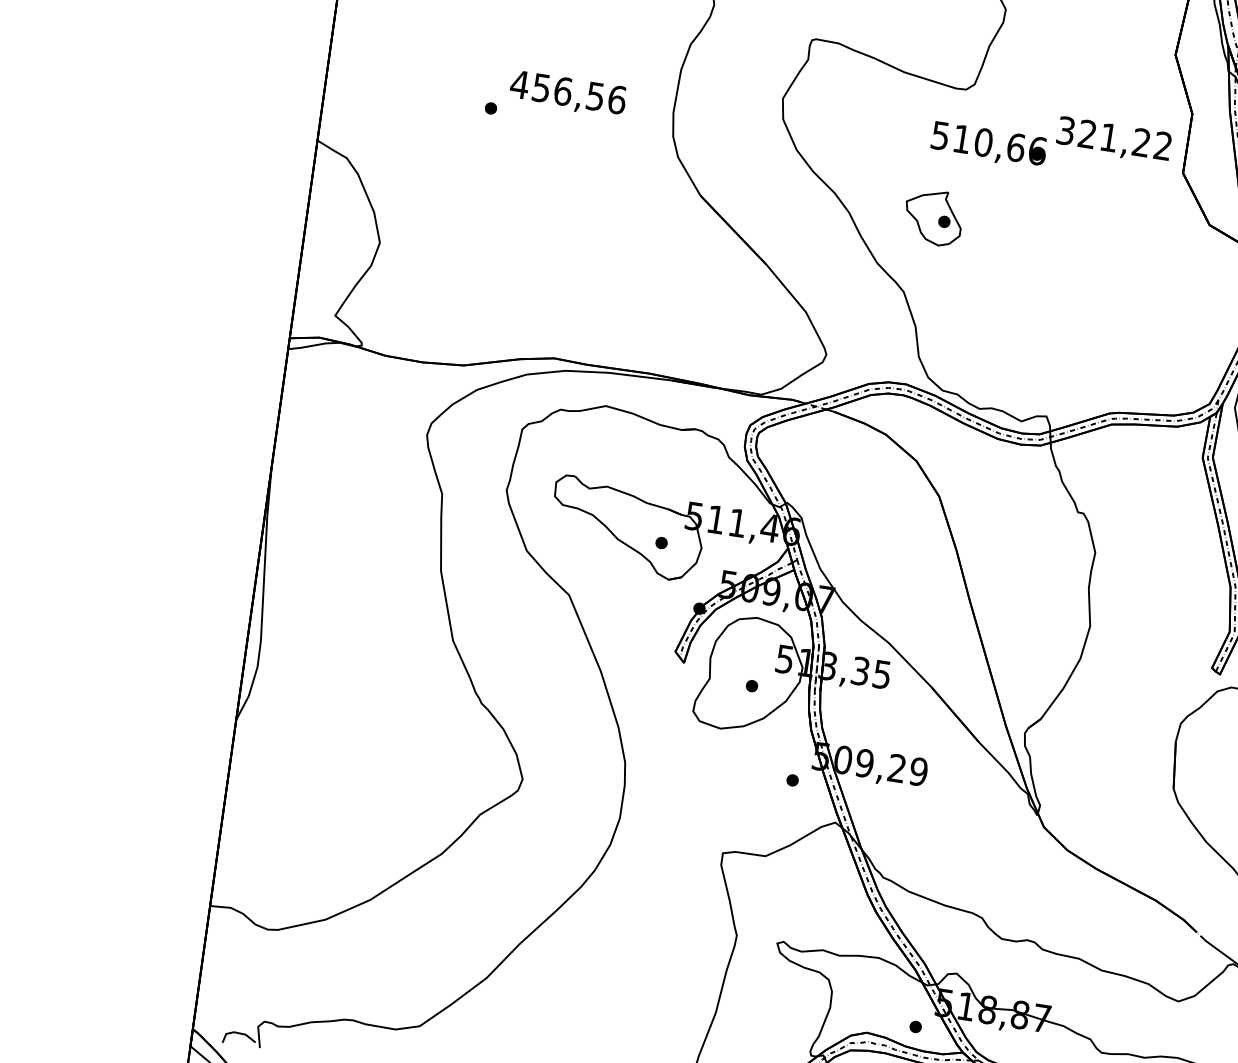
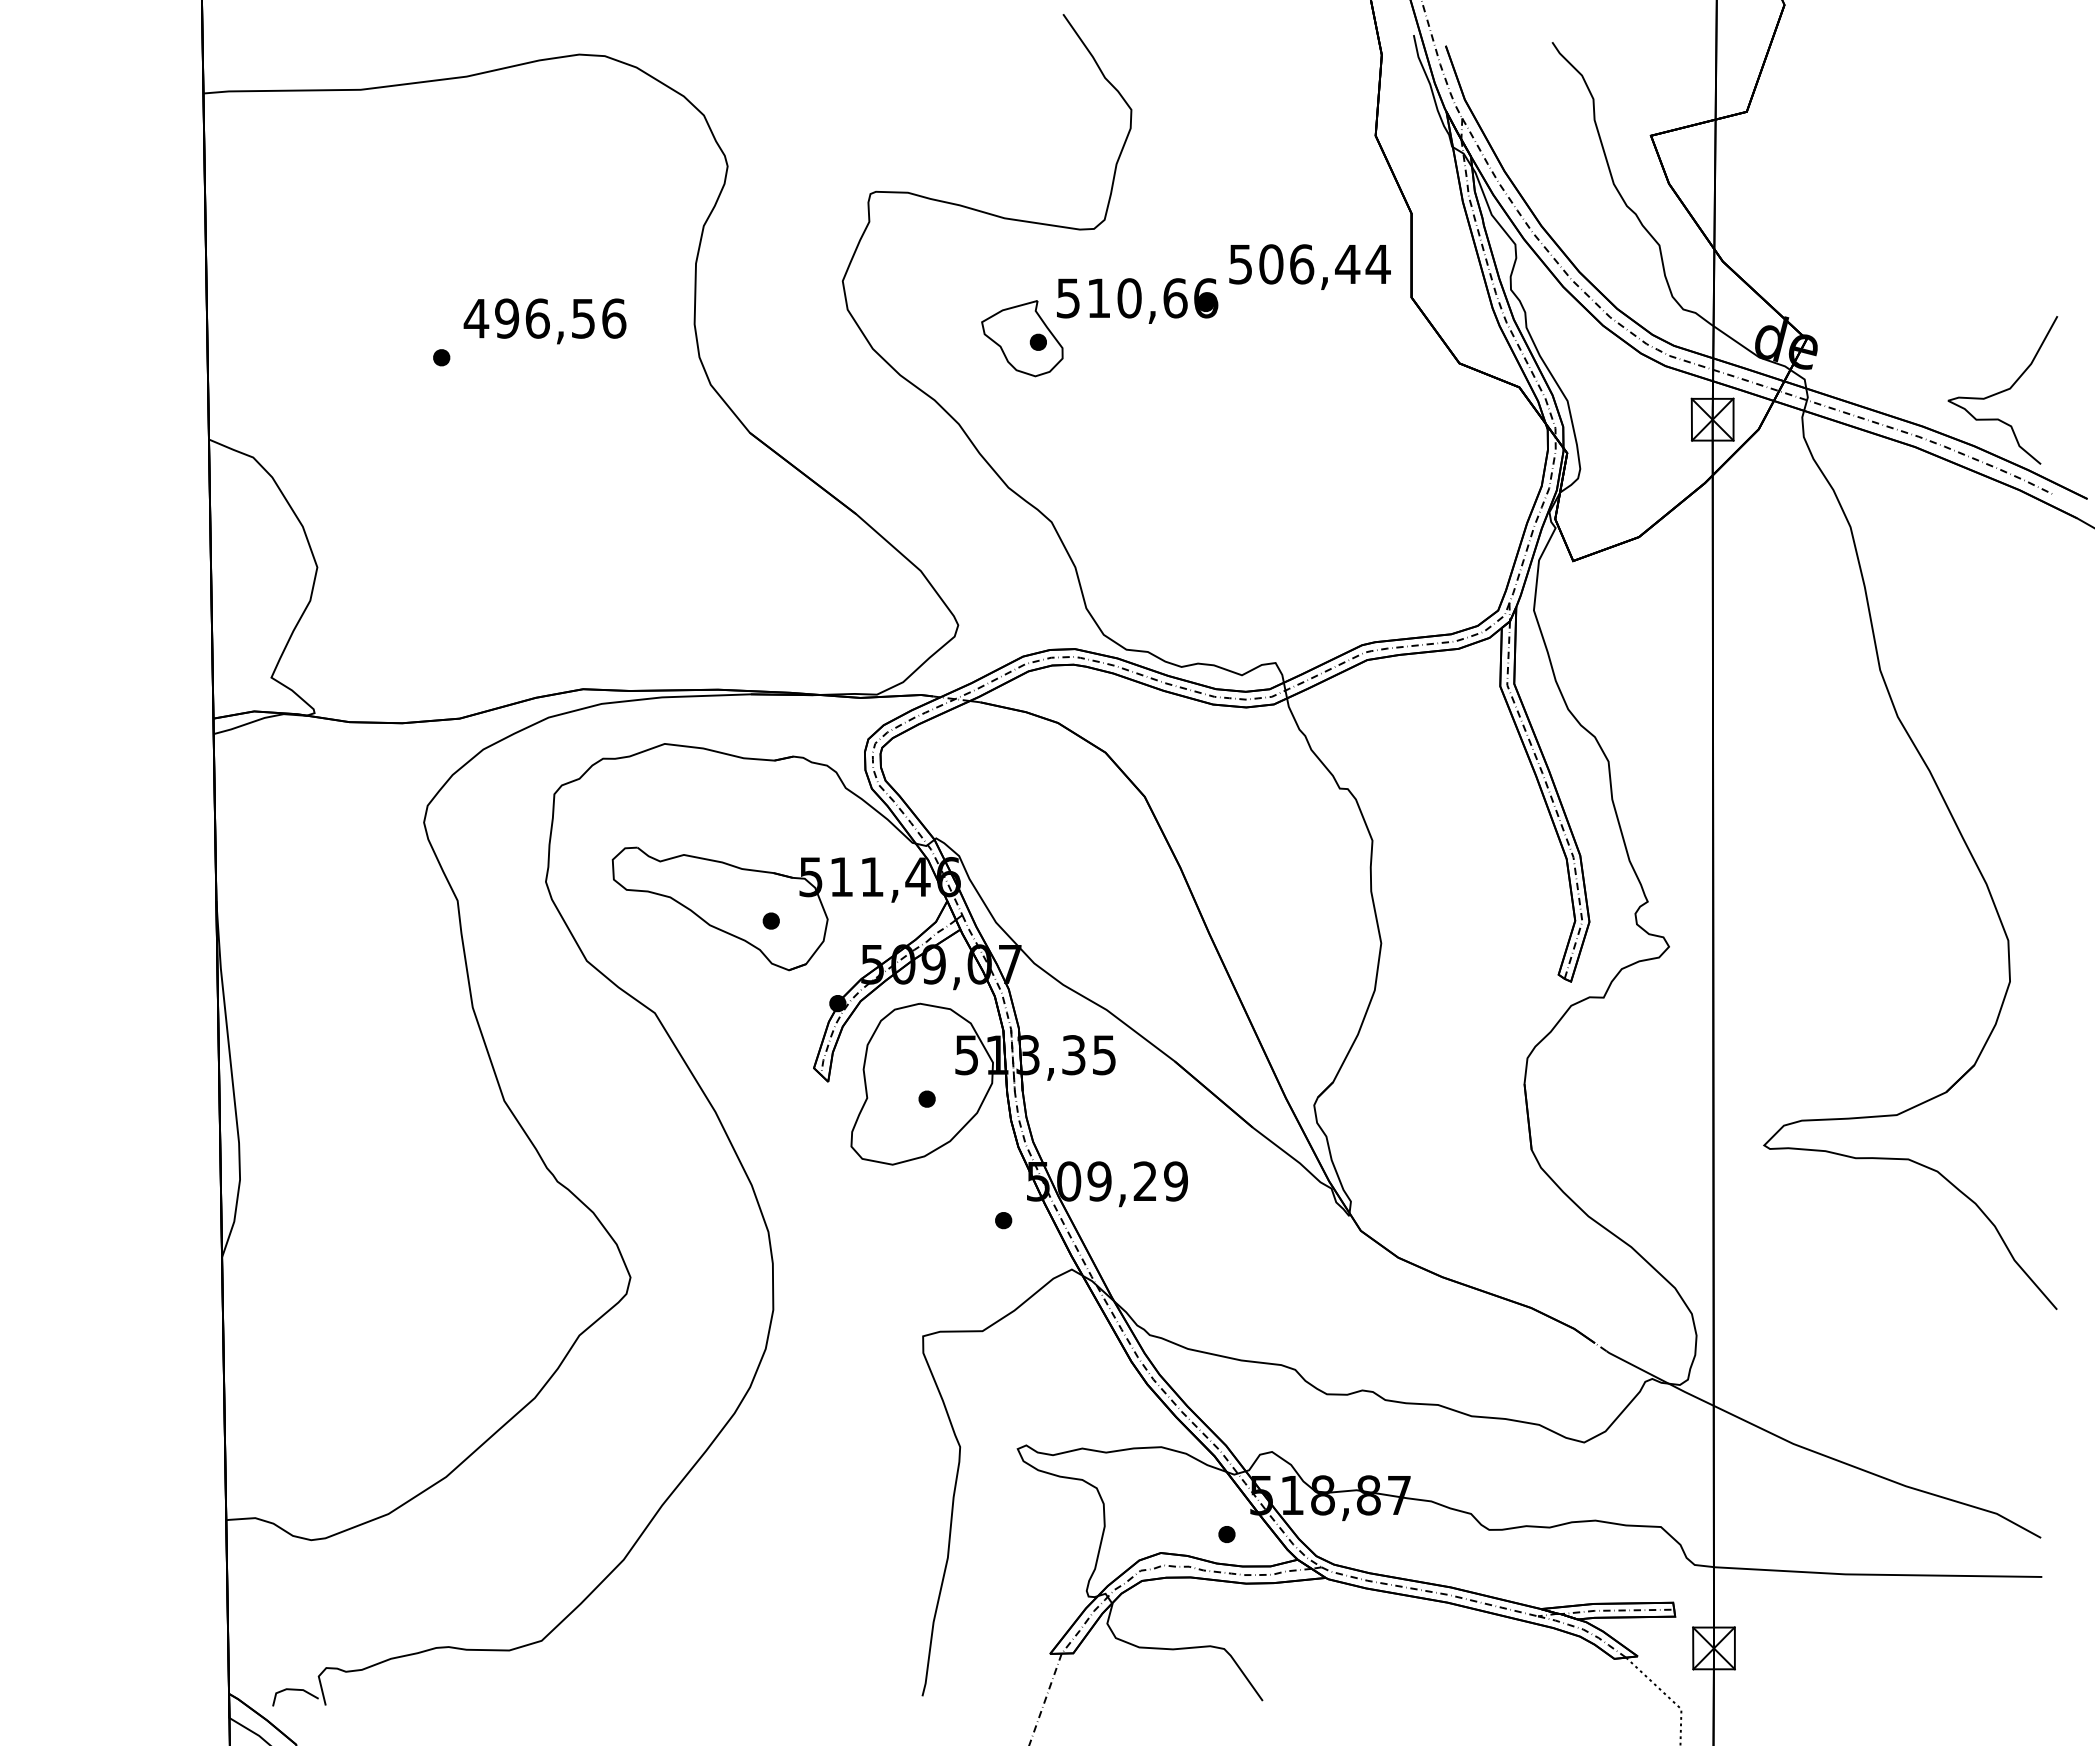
text: (541, 88) -> (507, 318), 456,56 -> 496,56
text: (1115, 138) -> (1310, 264), 321,22 -> 506,44
part: (933, 217) -> (1022, 338), moved

